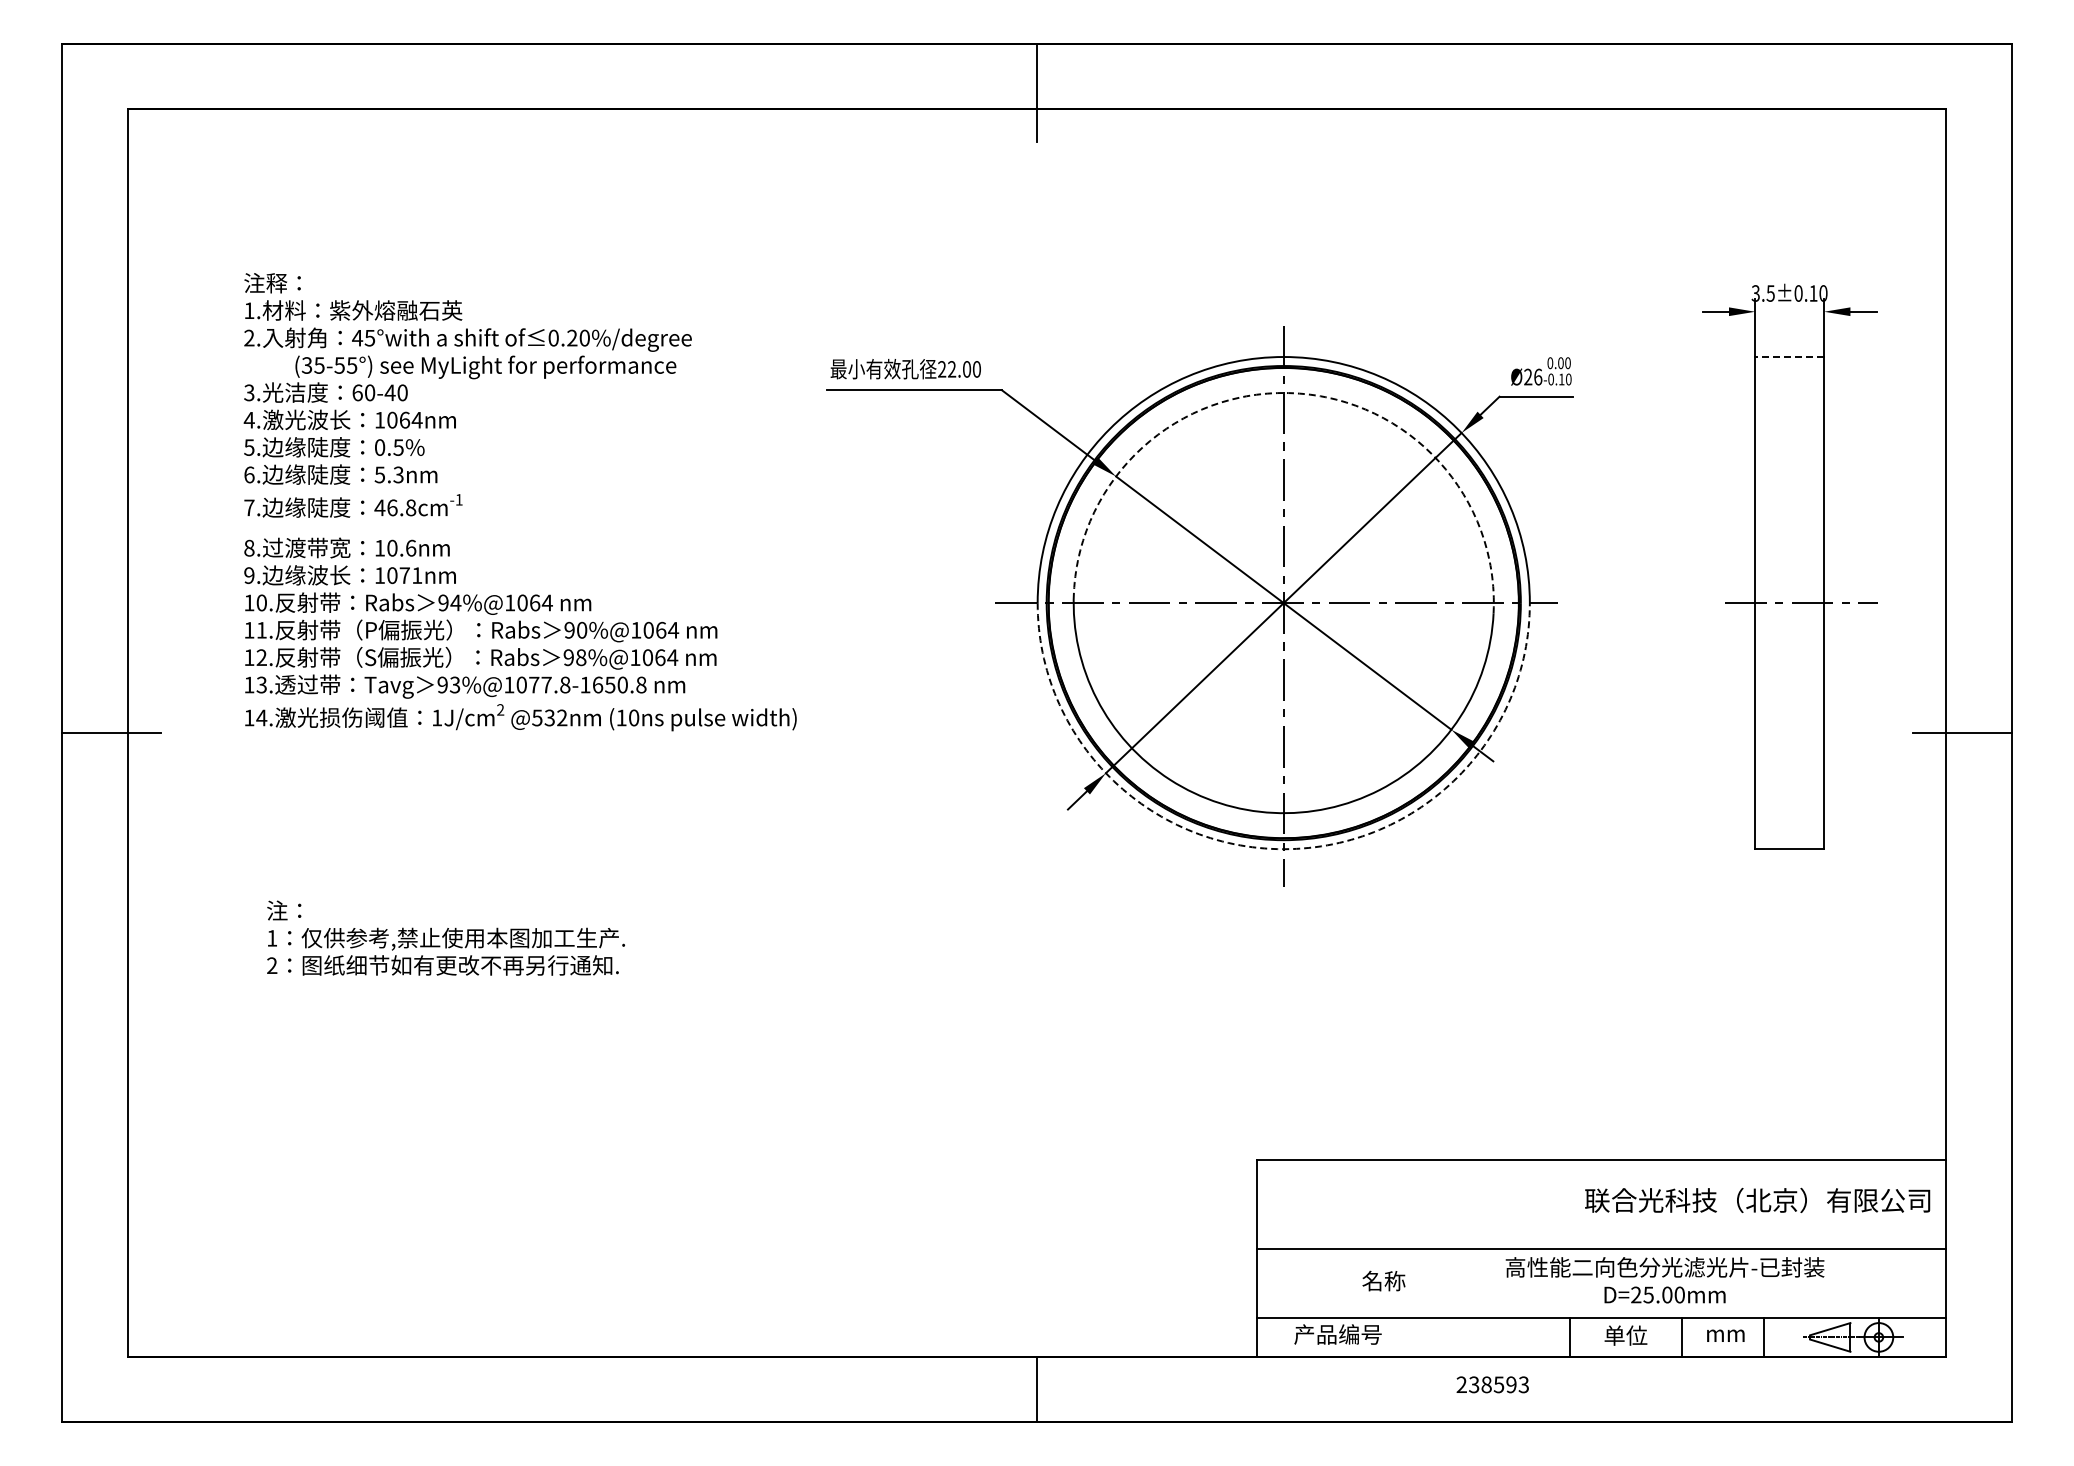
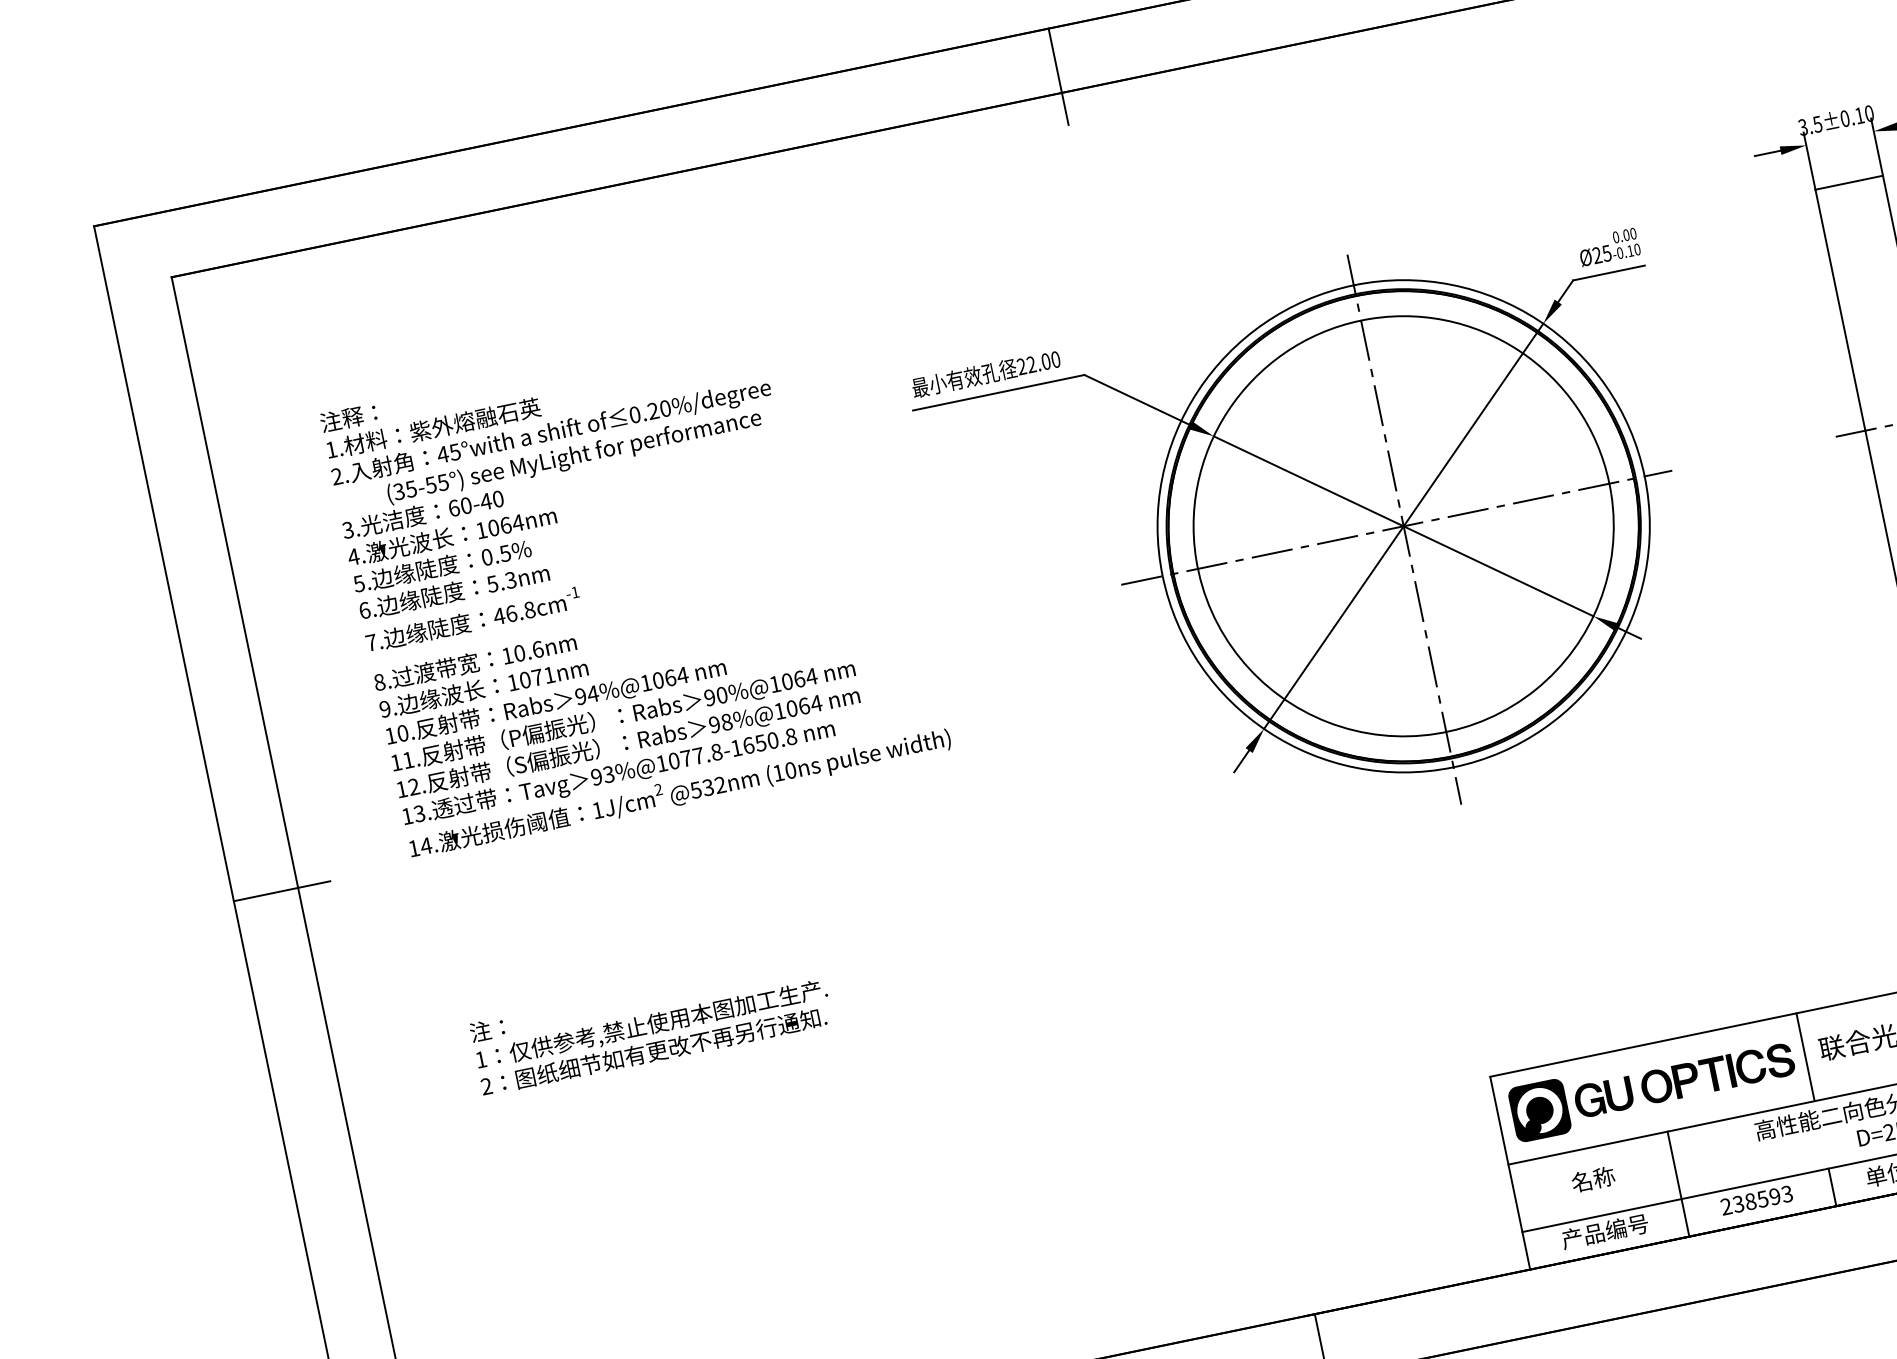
line: (1789, 357) -> (1849, 183), dashed -> solid
text: (1538, 376) -> (1607, 252), Ø26 -> Ø25
arc: (1293, 393) -> (1370, 319), dashed -> solid
arc: (1283, 849) -> (1453, 767), dashed -> solid
part: (1413, 1202) -> (1652, 1086), added
line: (1569, 1203) -> (1805, 1056), added
text: (1383, 1280) -> (1592, 1178), moved
line: (1419, 1302) -> (1678, 1183), added
text: (1492, 1384) -> (1756, 1200), moved

